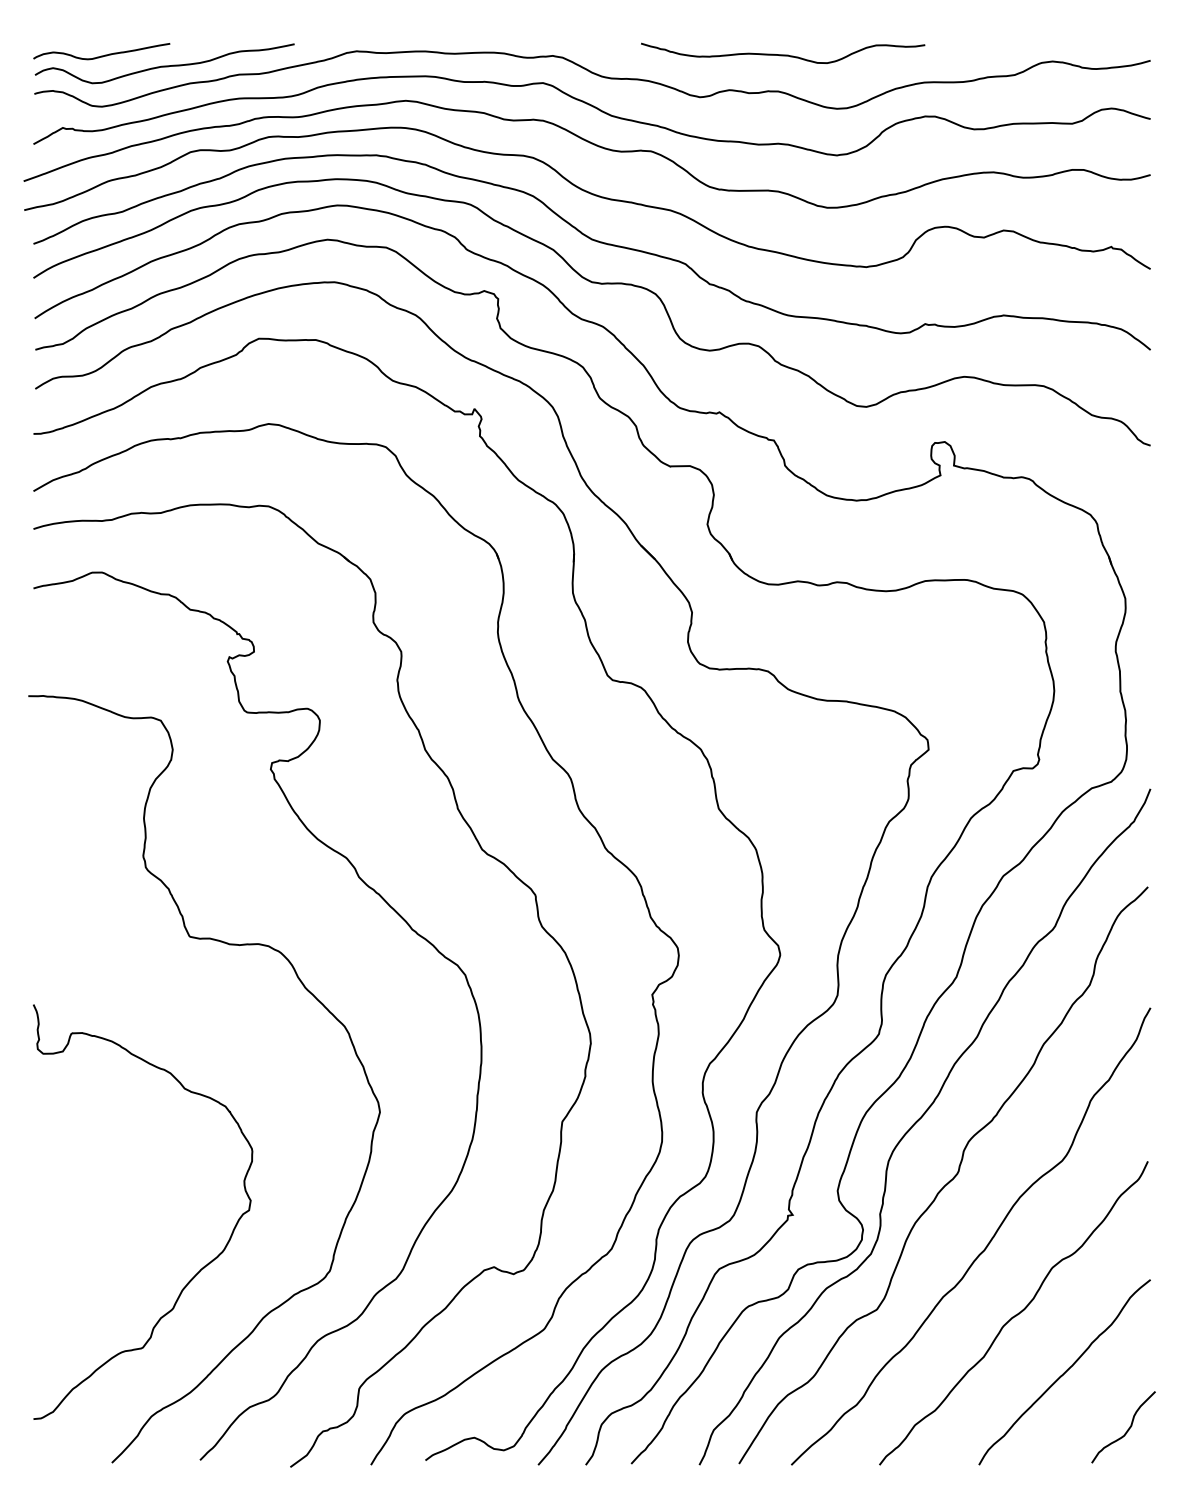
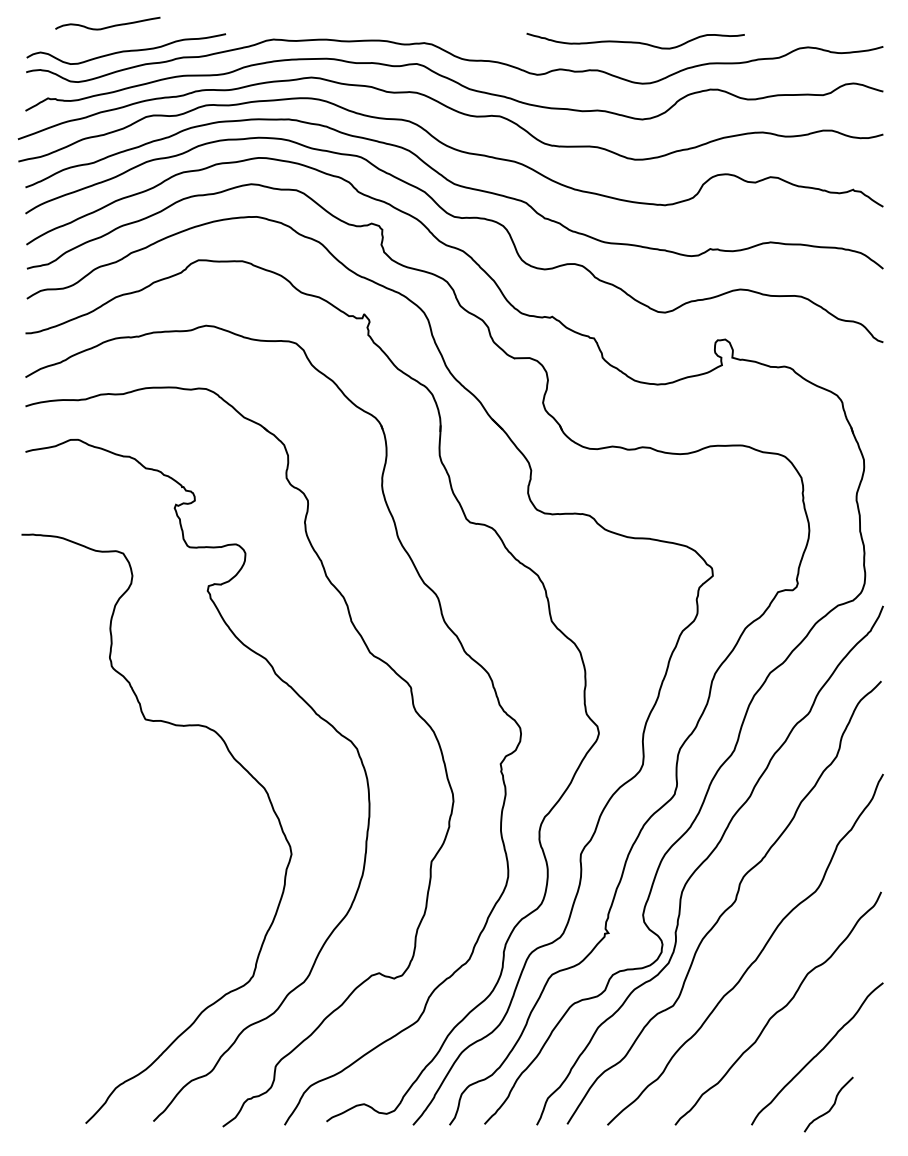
curve: (783, 54) -> (635, 42), moved
curve: (101, 55) -> (107, 26), moved
curve: (201, 1268) -> (154, 974), removed
curve: (1126, 1430) -> (831, 1107), moved

